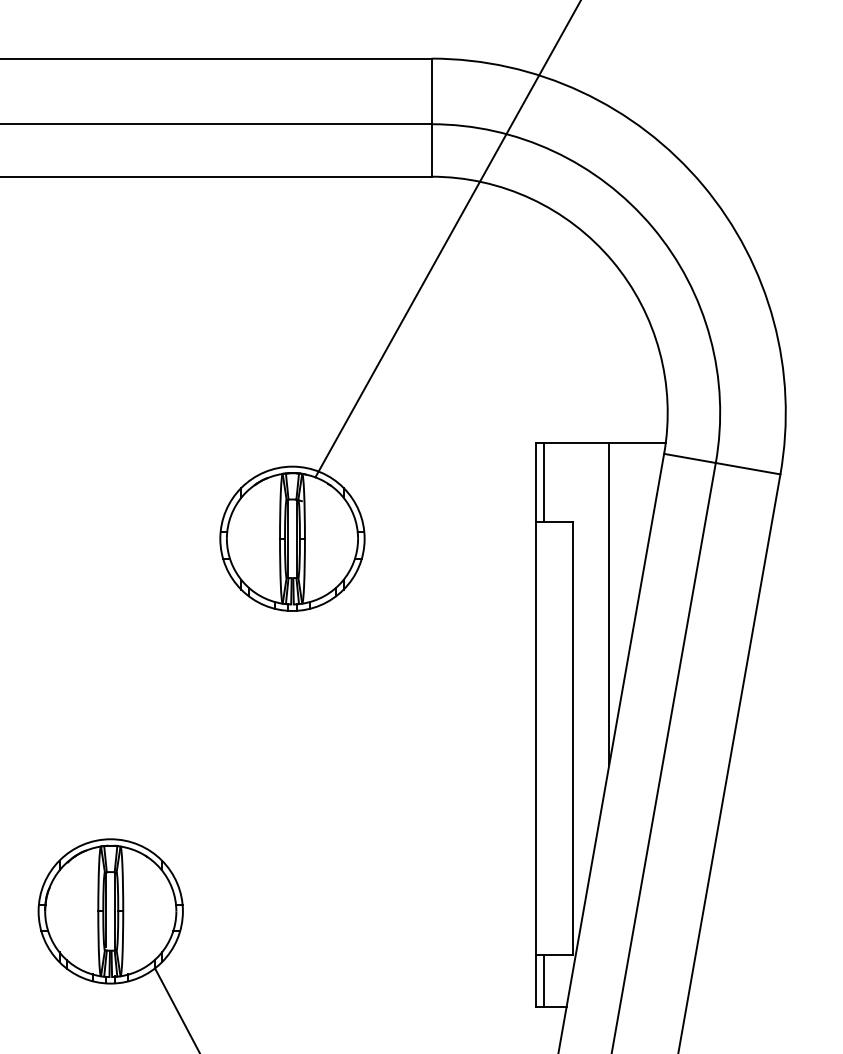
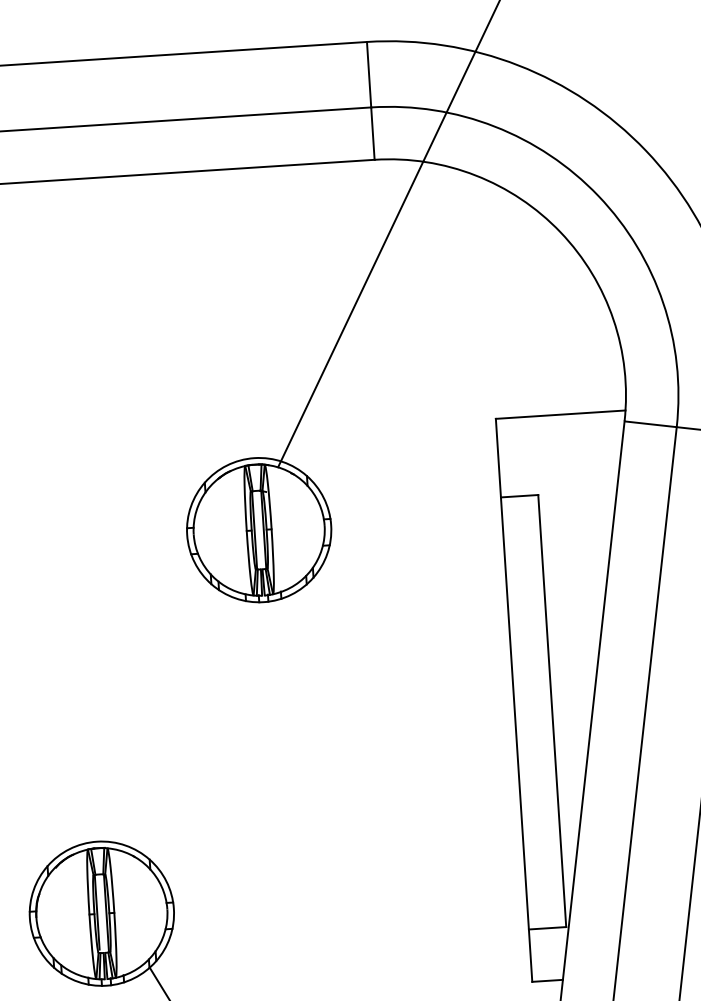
line: (543, 482) -> (506, 457), removed
line: (609, 603) -> (579, 574), removed
line: (543, 980) -> (538, 954), removed

